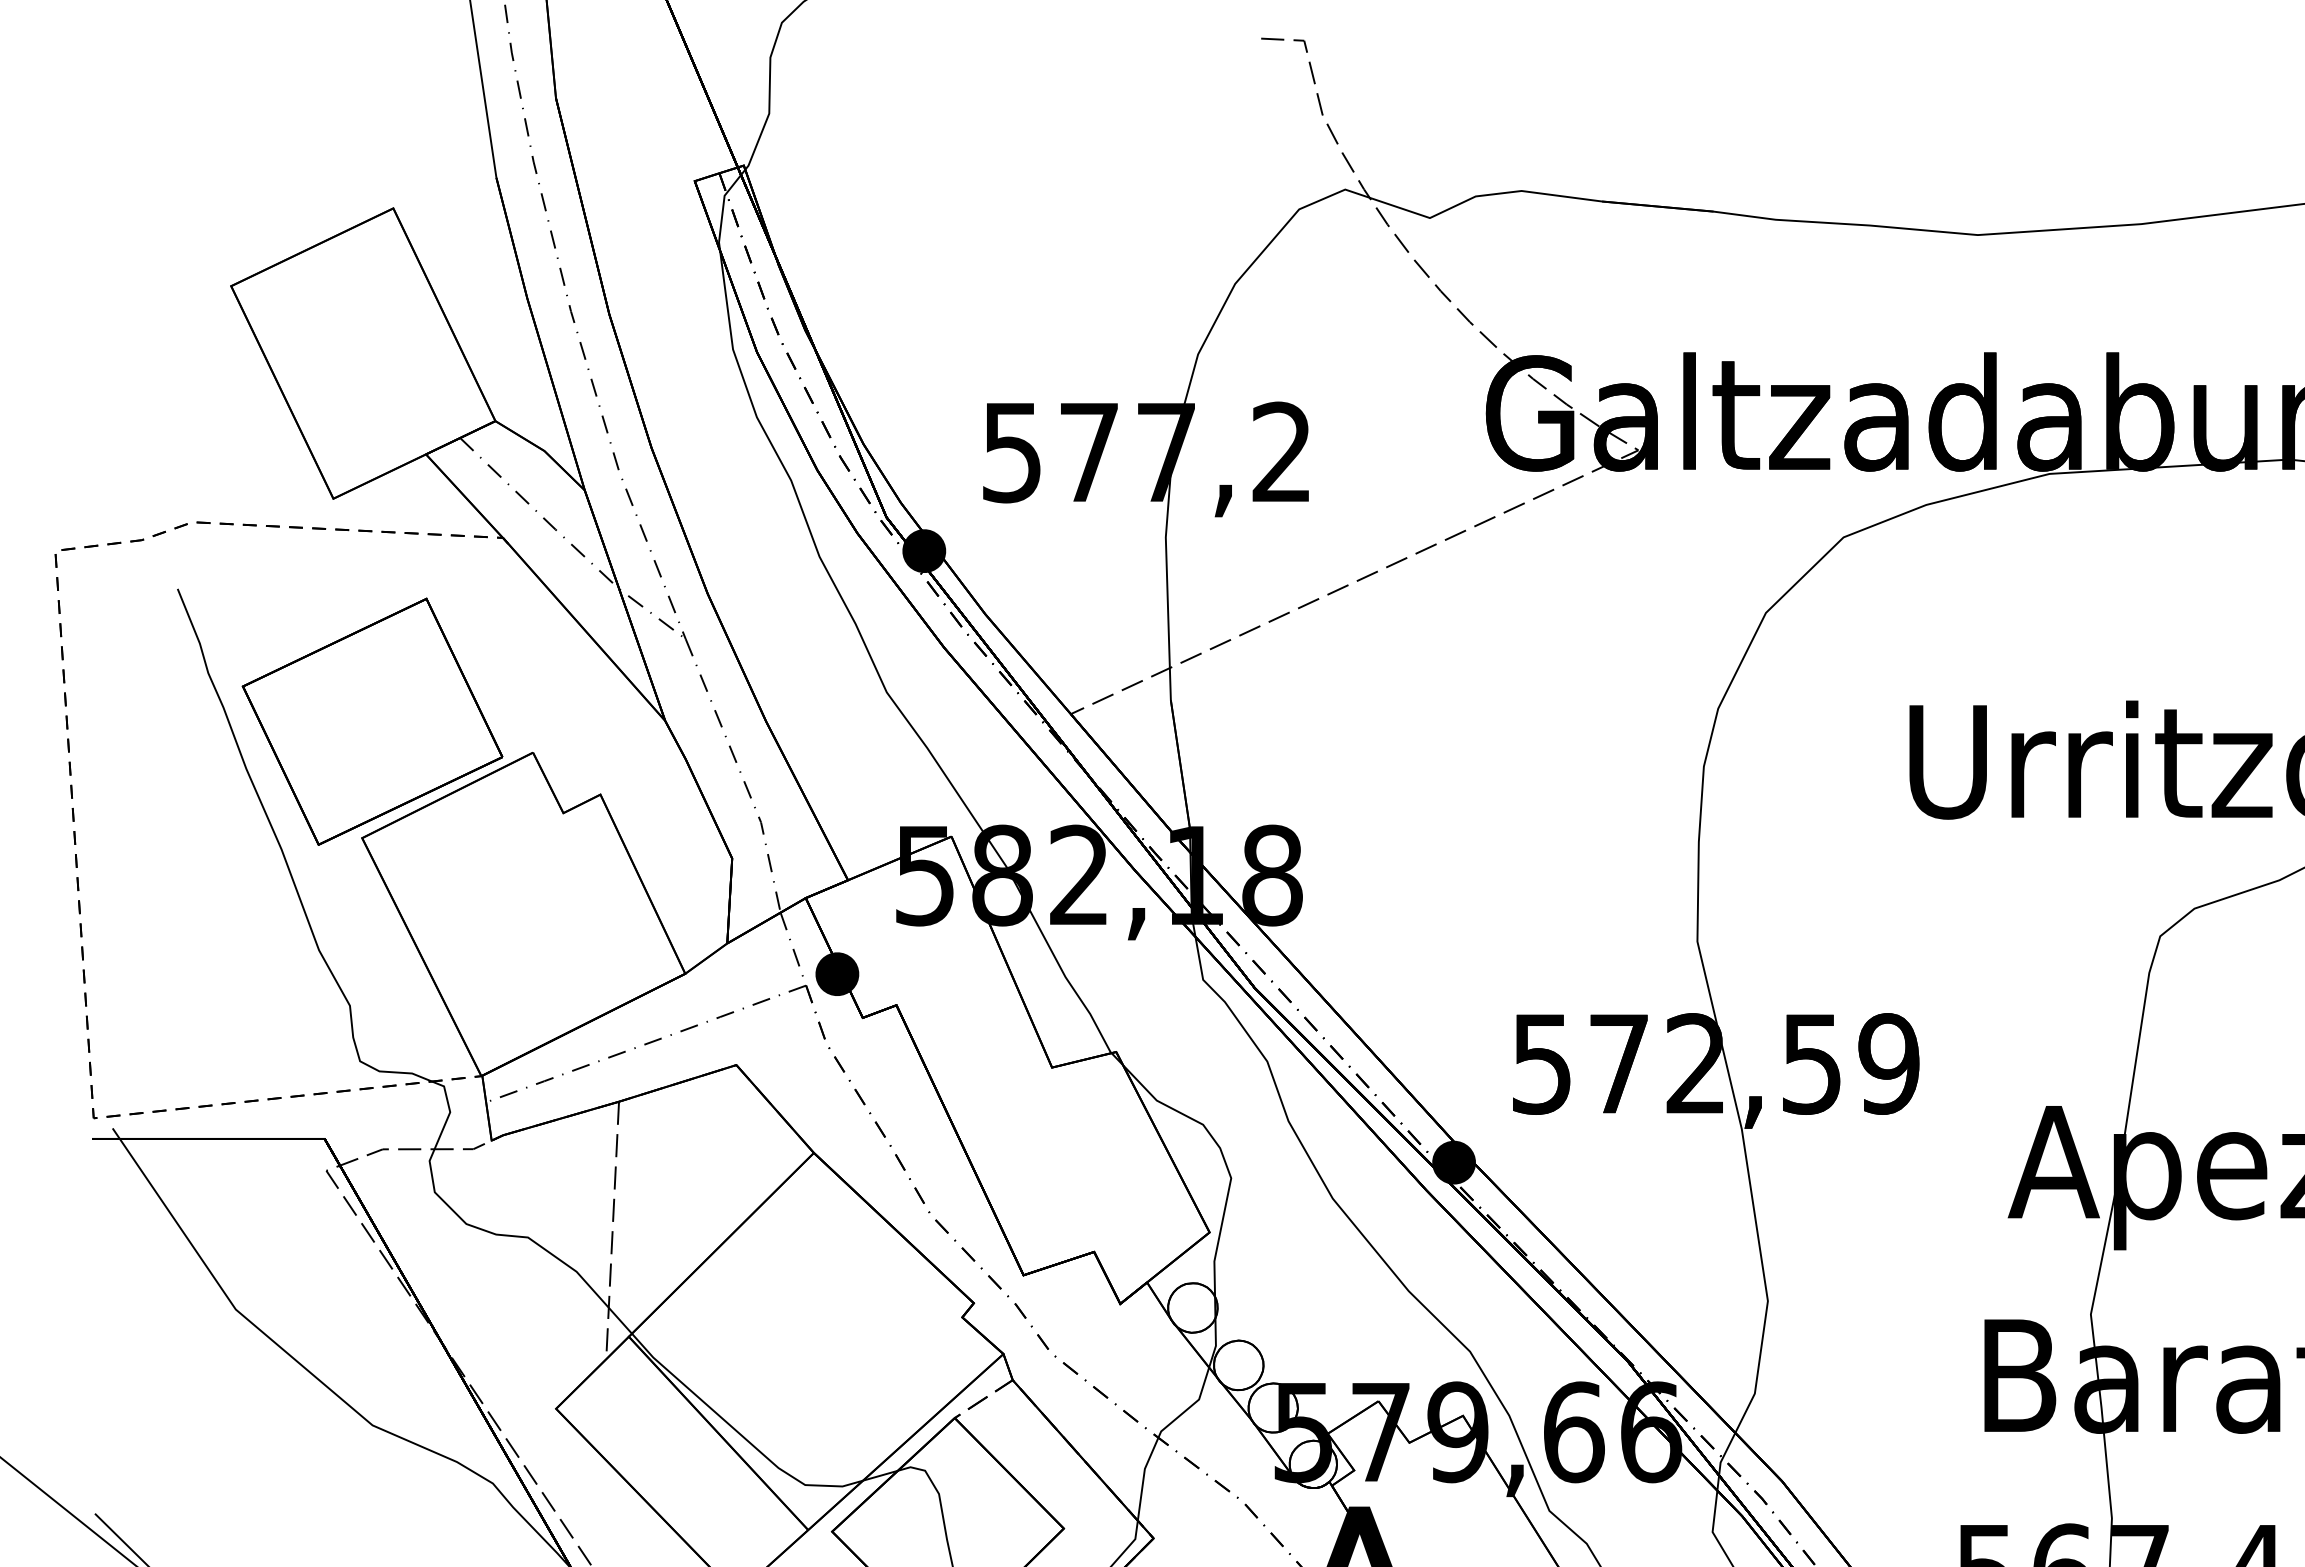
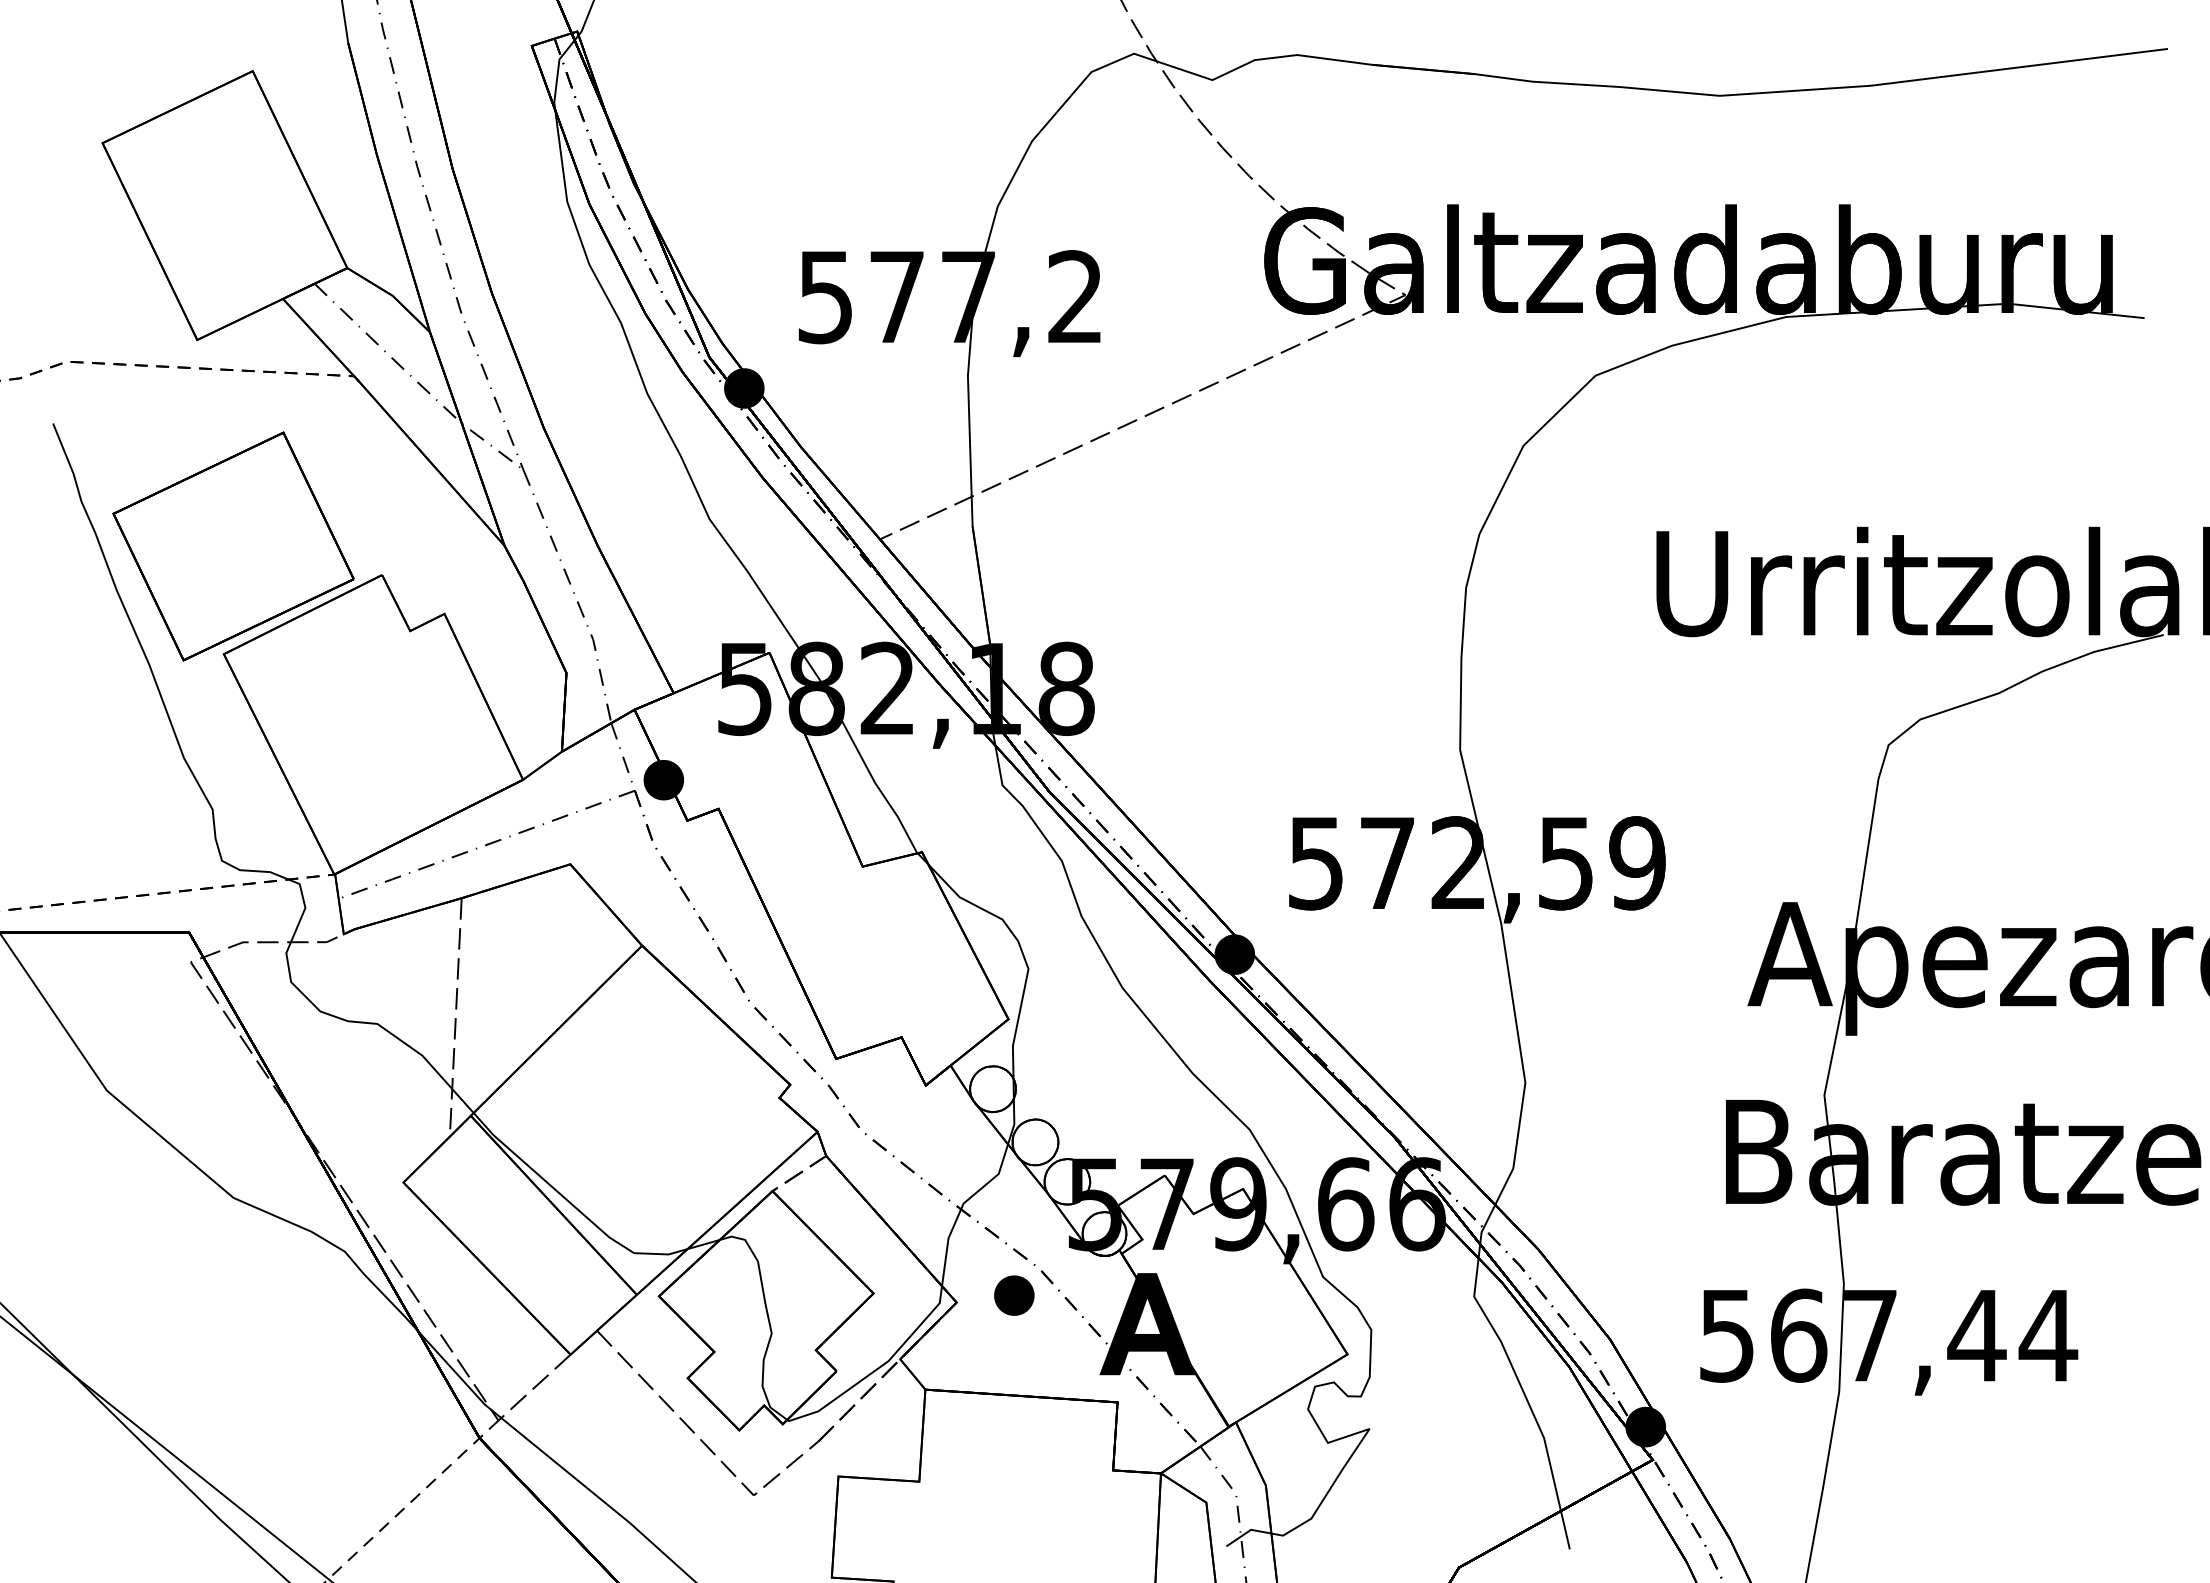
part: (1216, 1530) -> (1014, 1295), added

